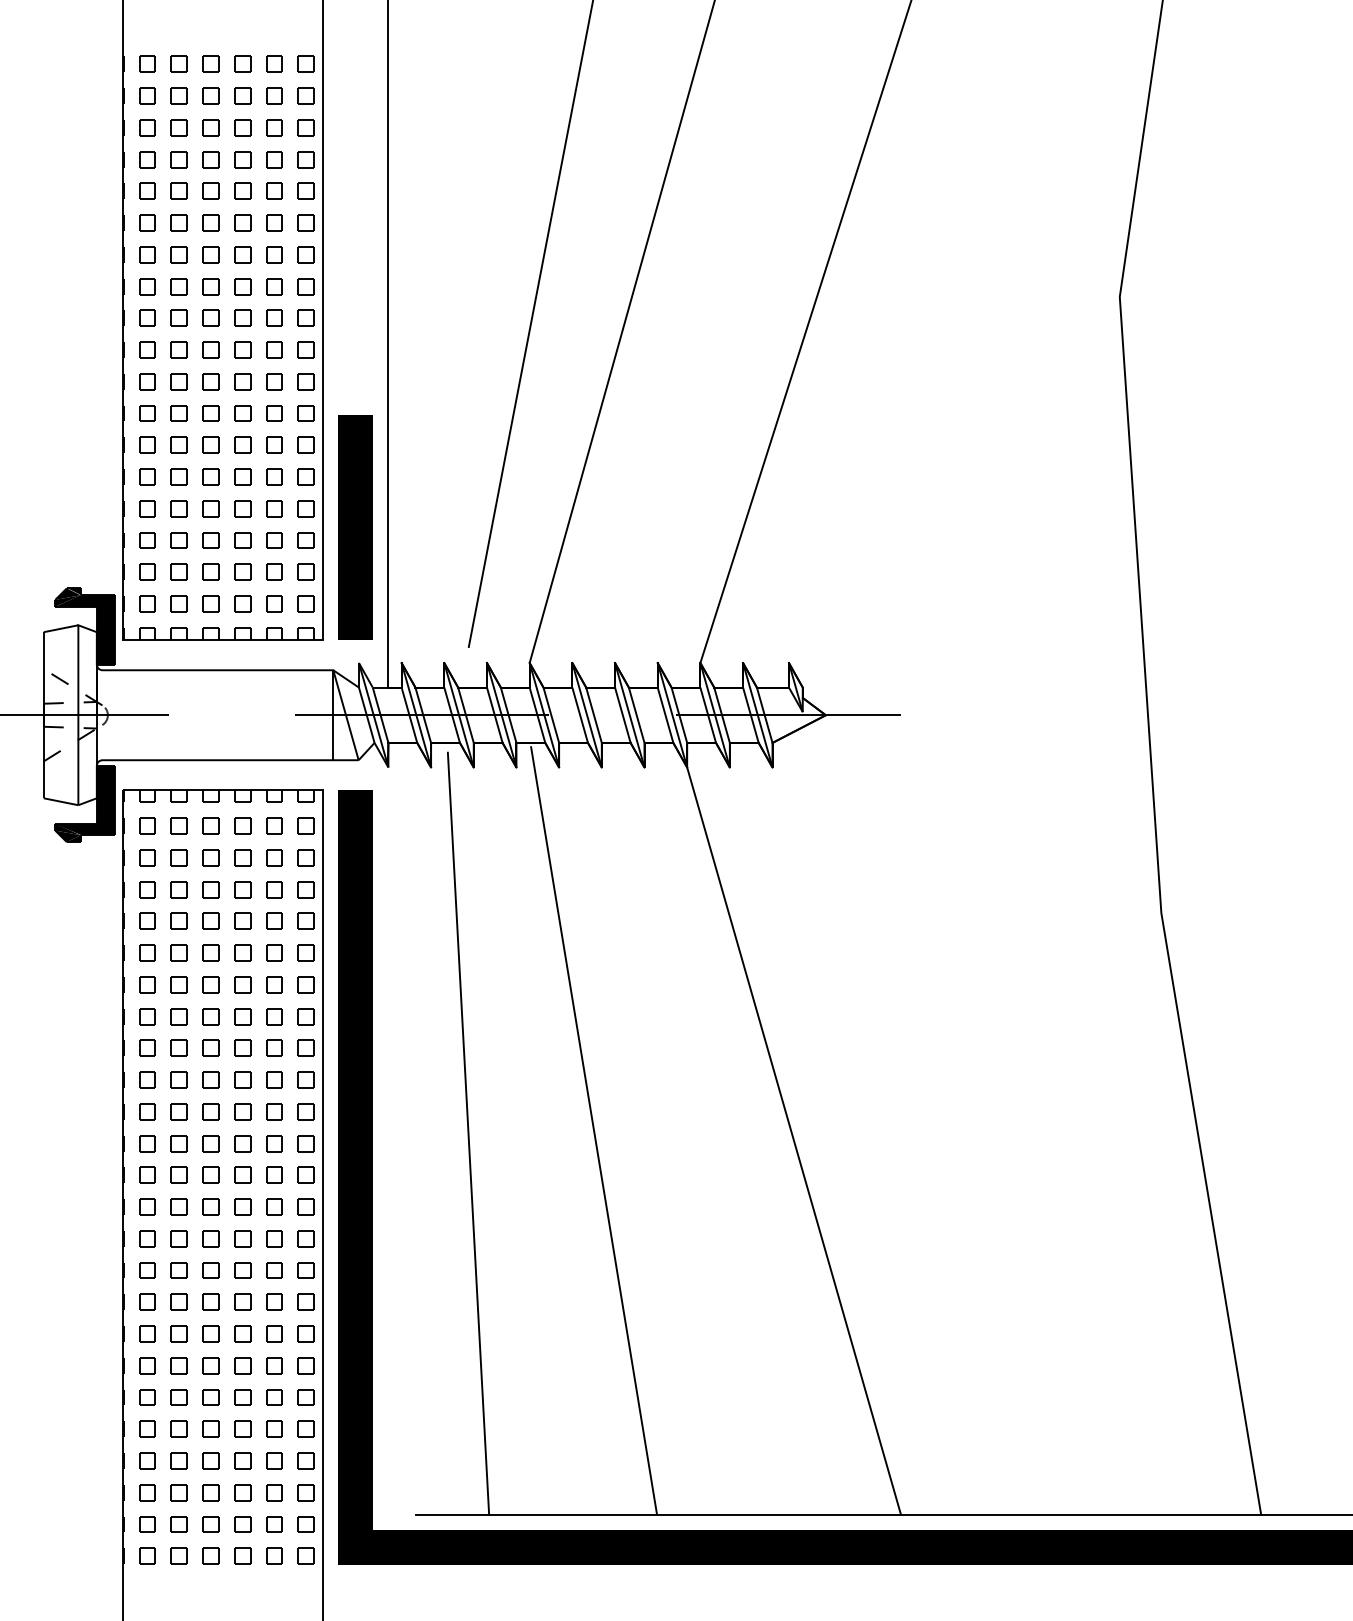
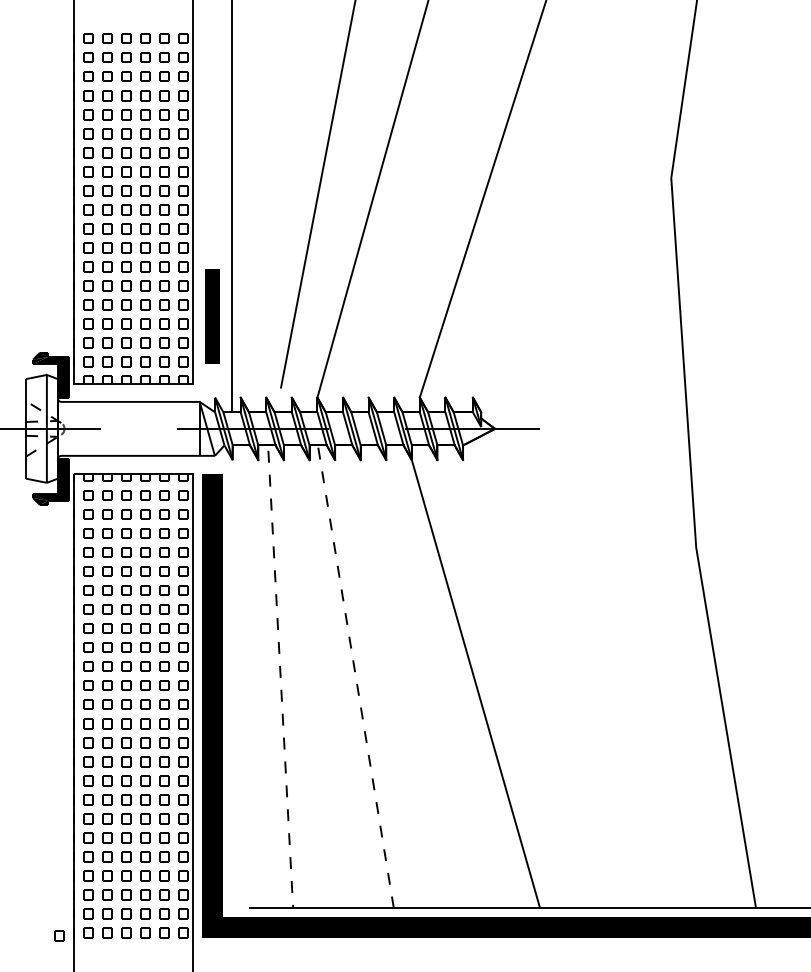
part: (354, 527) -> (212, 316), size x0.7
line: (594, 1129) -> (356, 677), solid -> dashed
line: (468, 1134) -> (280, 680), solid -> dashed
part: (99, 1560) -> (59, 935), added

